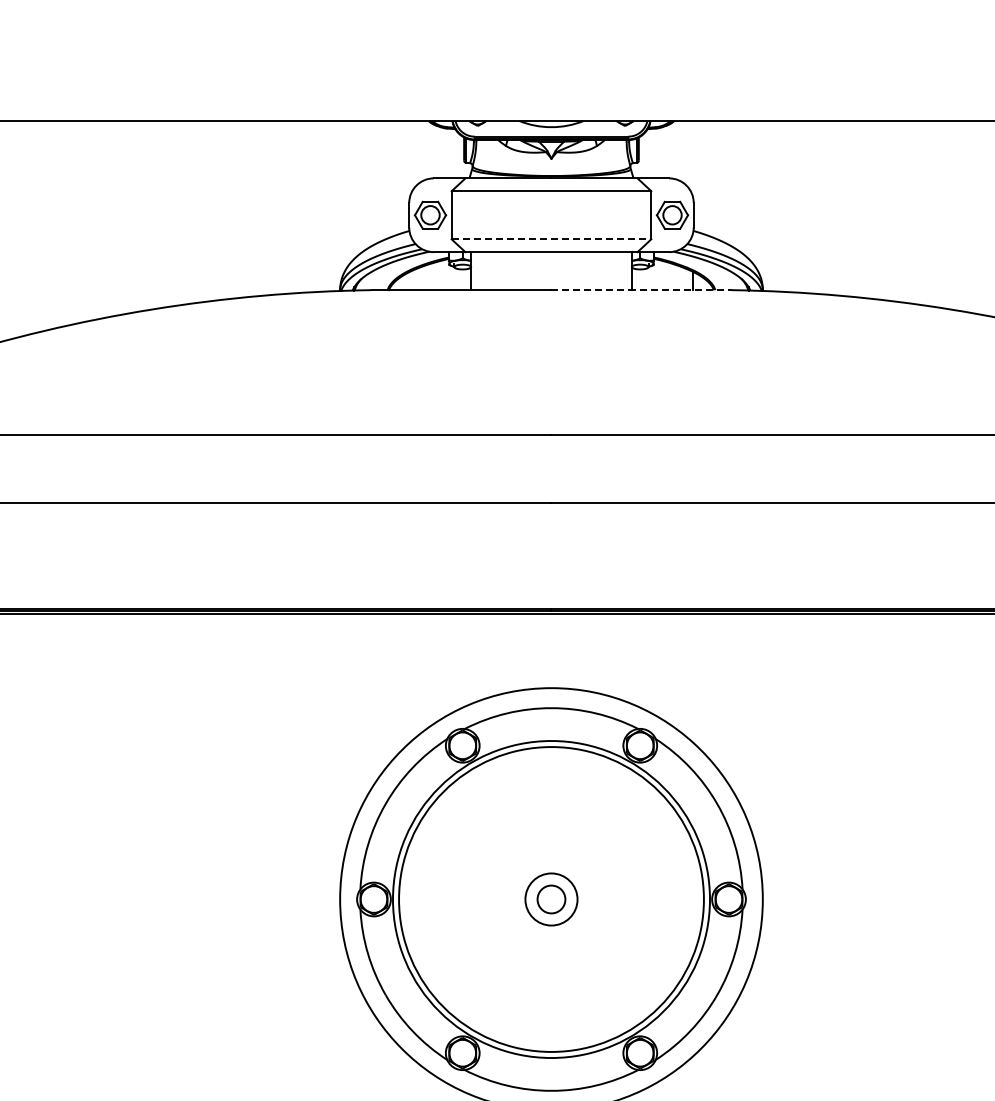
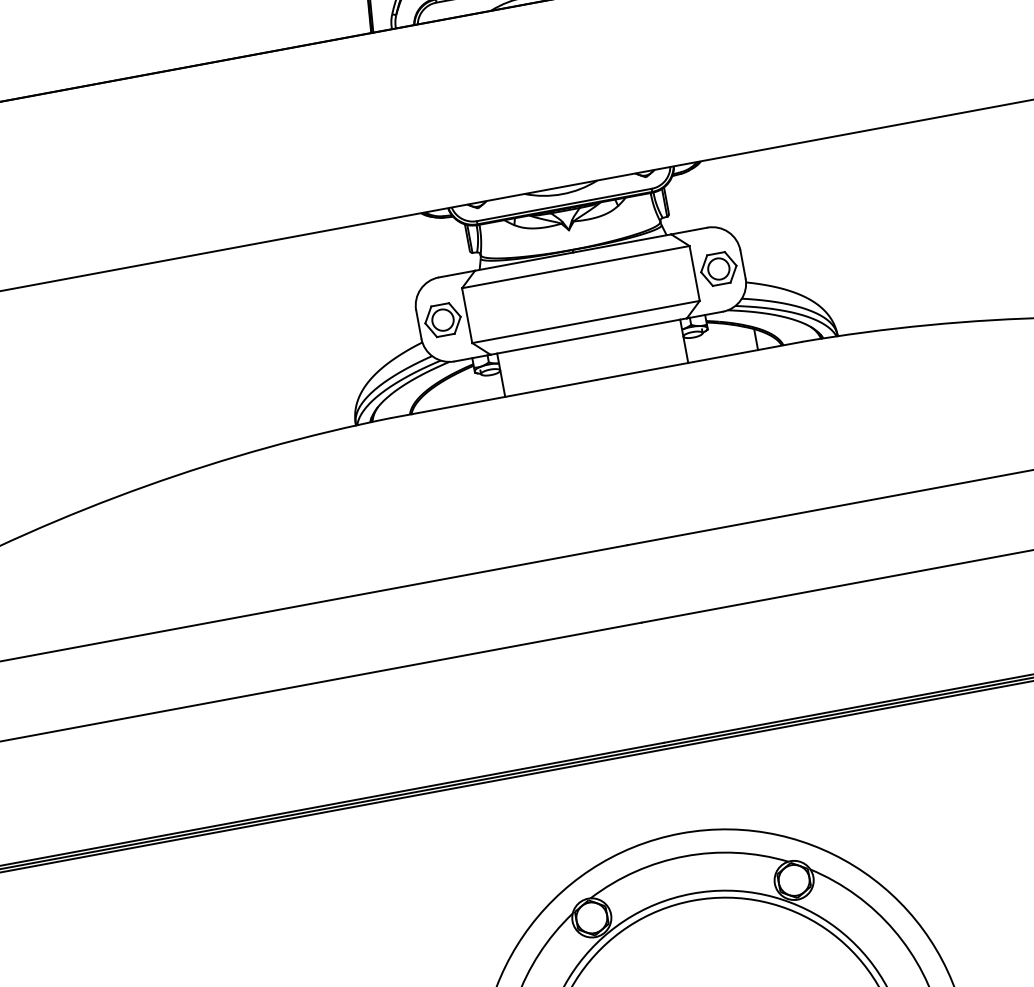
line: (551, 239) -> (586, 322), dashed -> solid
line: (641, 290) -> (699, 361), dashed -> solid

